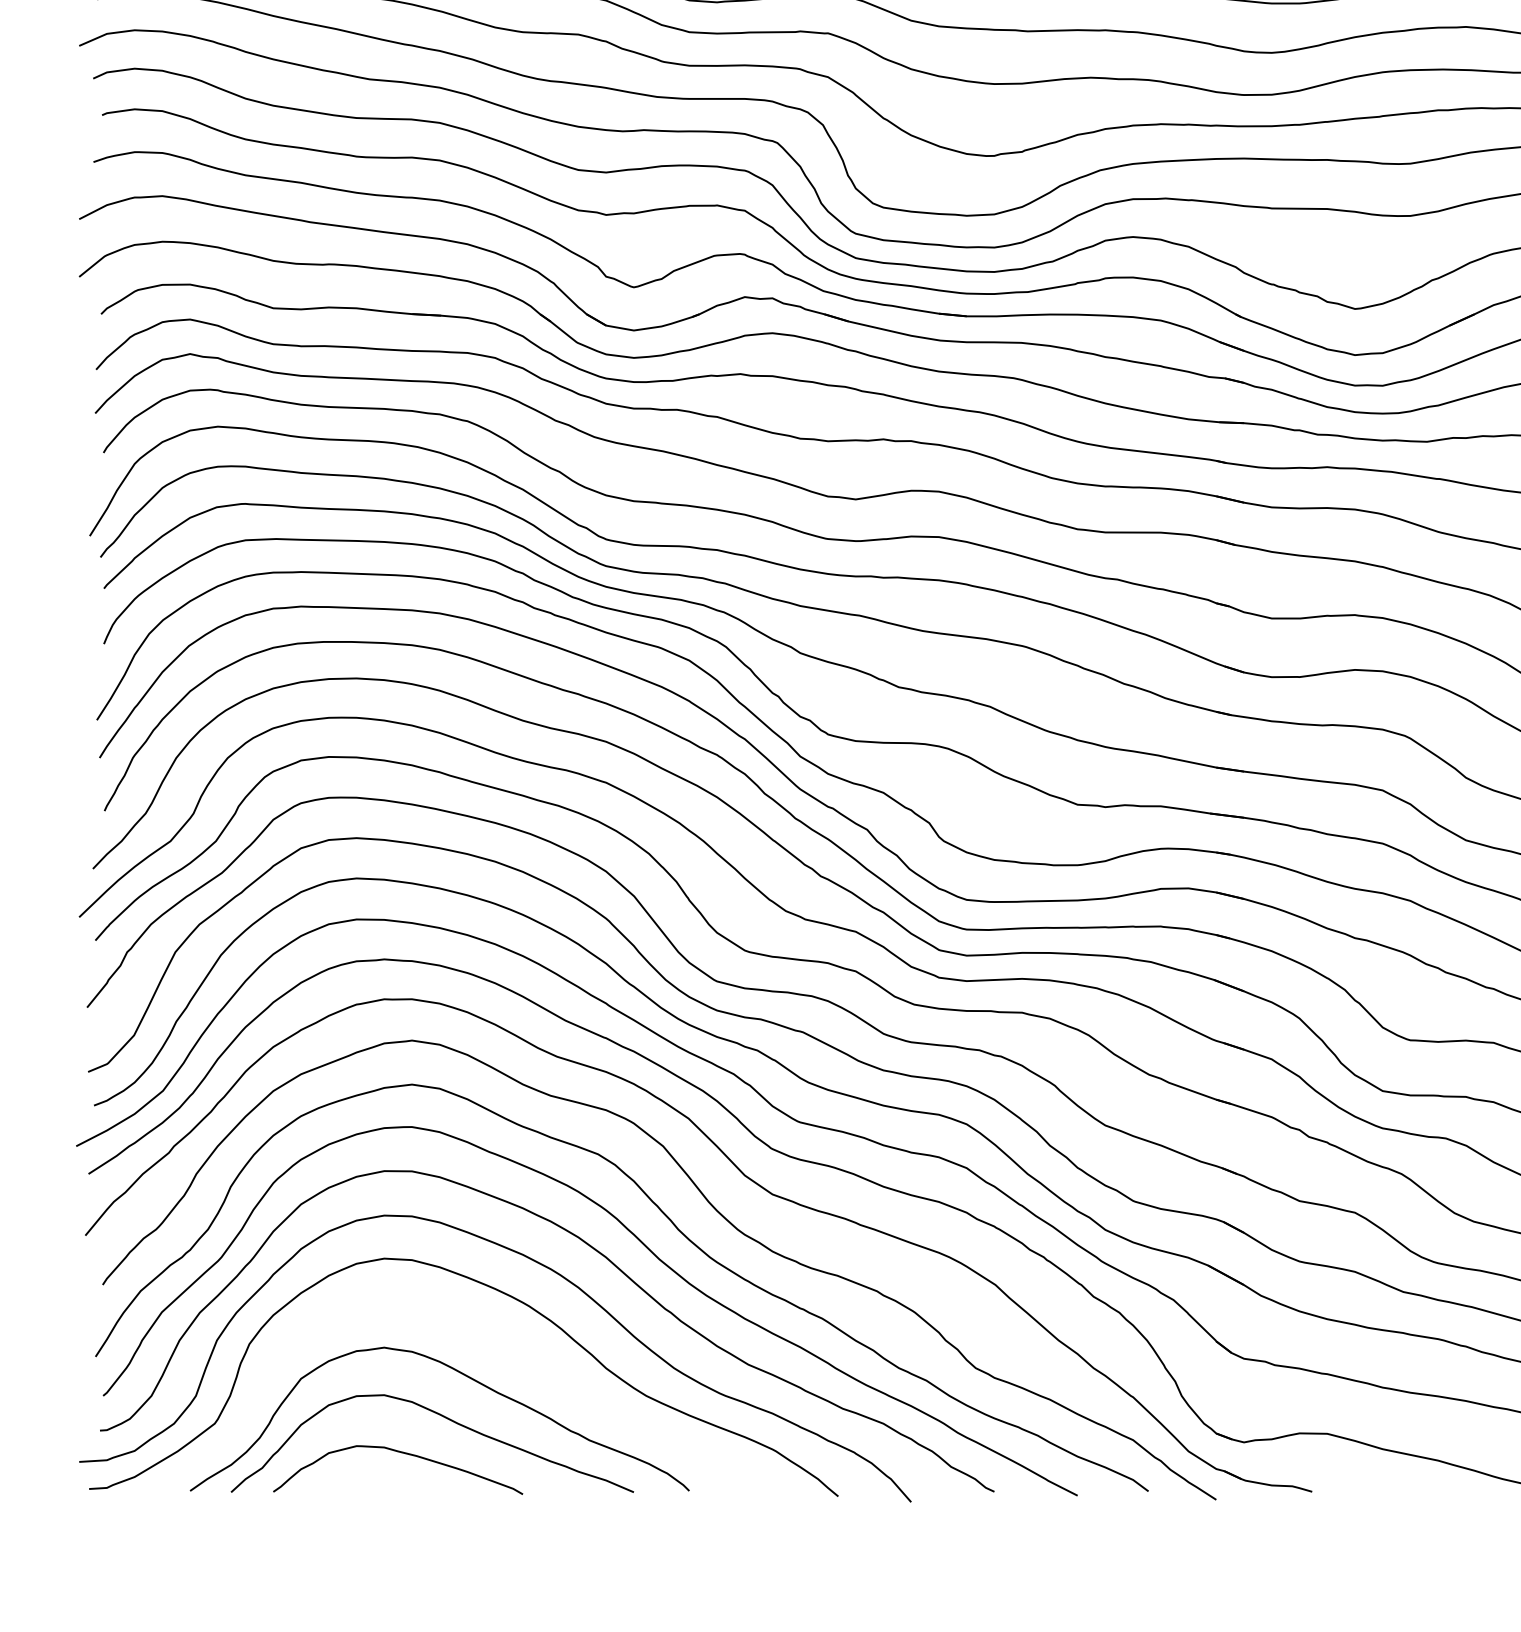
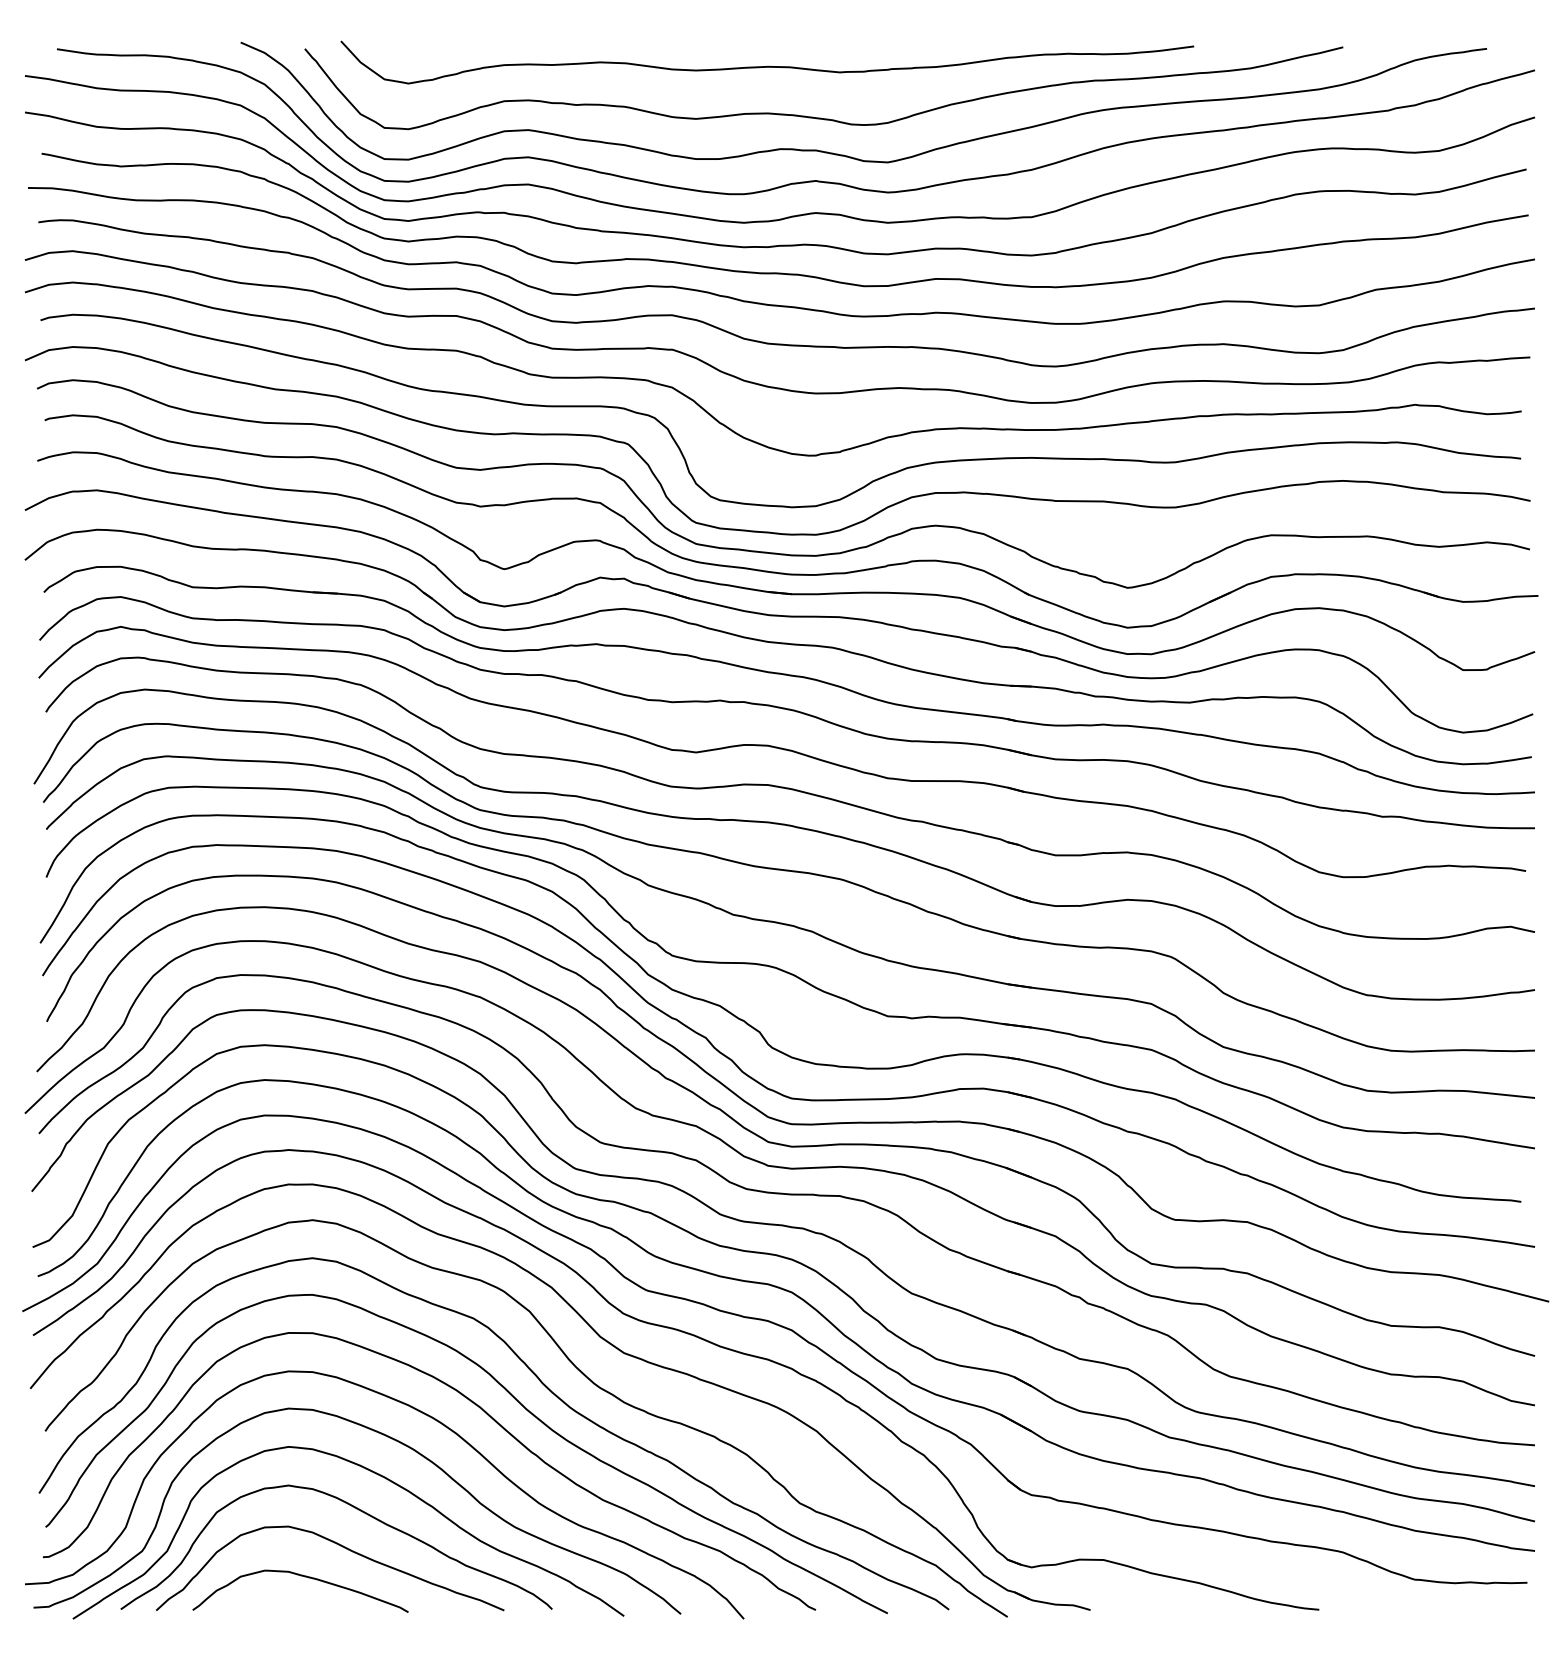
curve: (482, 1333) -> (373, 1473), added

